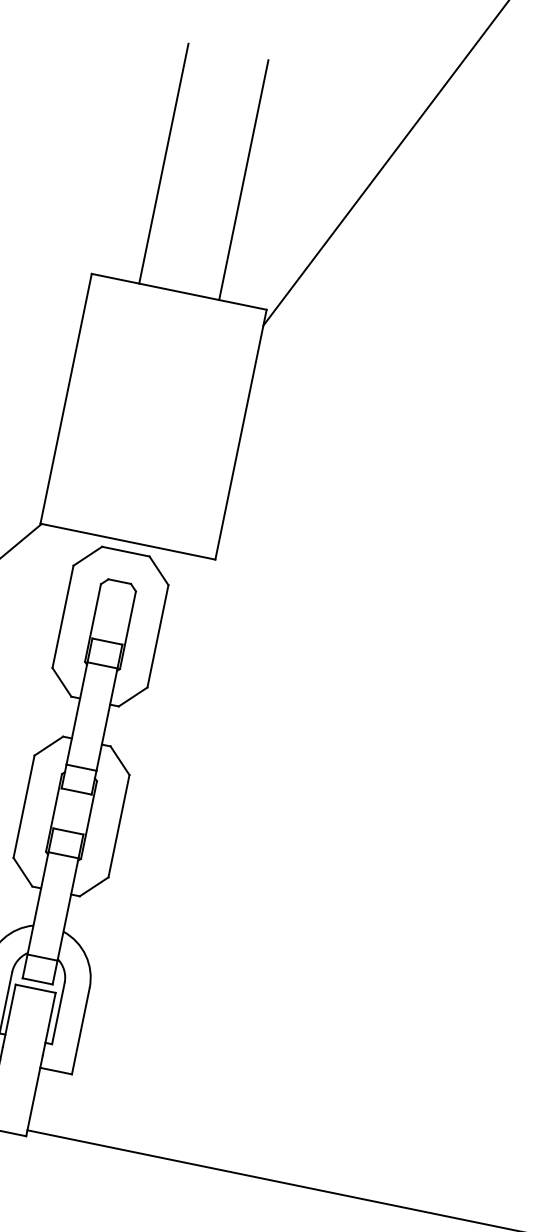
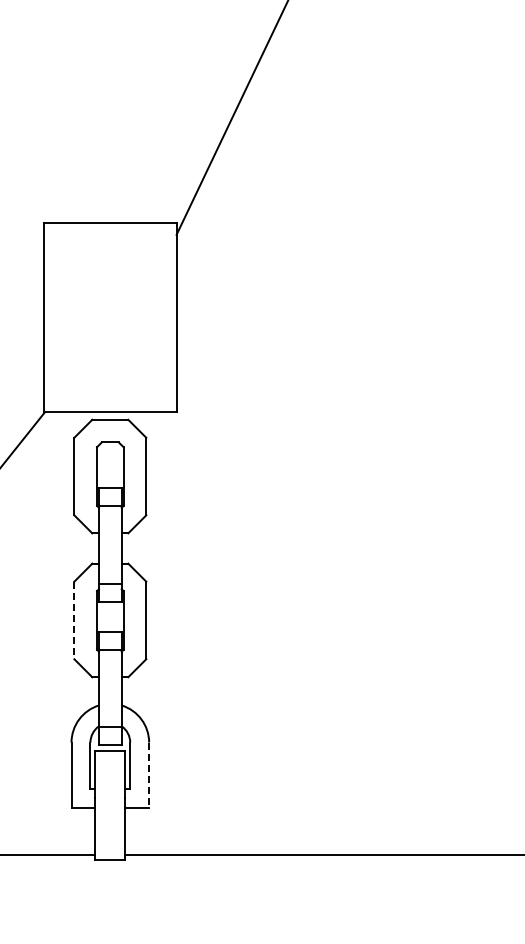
line: (164, 163) -> (80, 131), removed
line: (243, 179) -> (140, 131), removed
line: (24, 806) -> (74, 620), solid -> dashed
line: (81, 1031) -> (149, 775), solid -> dashed

